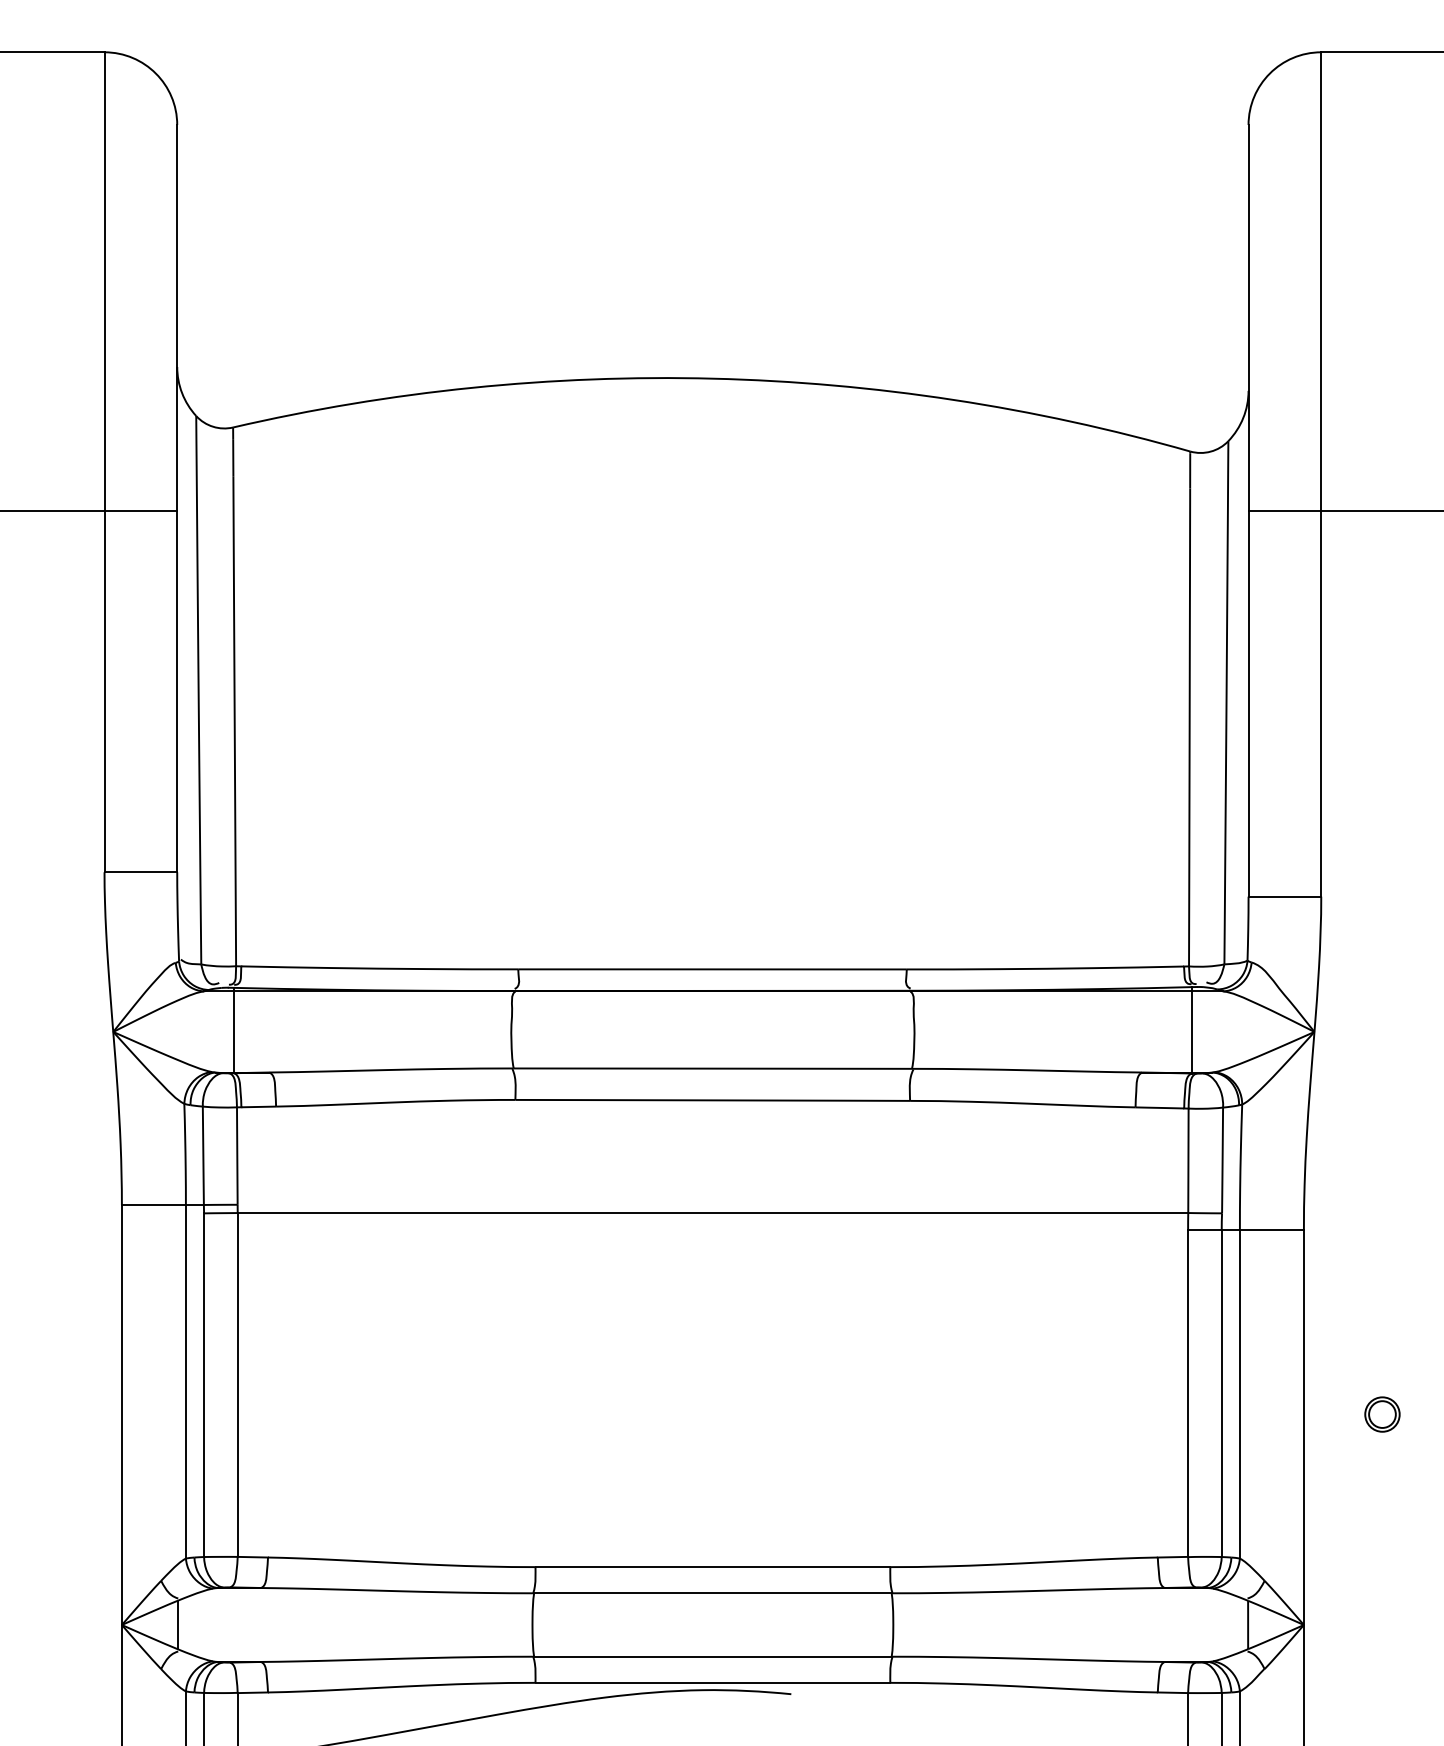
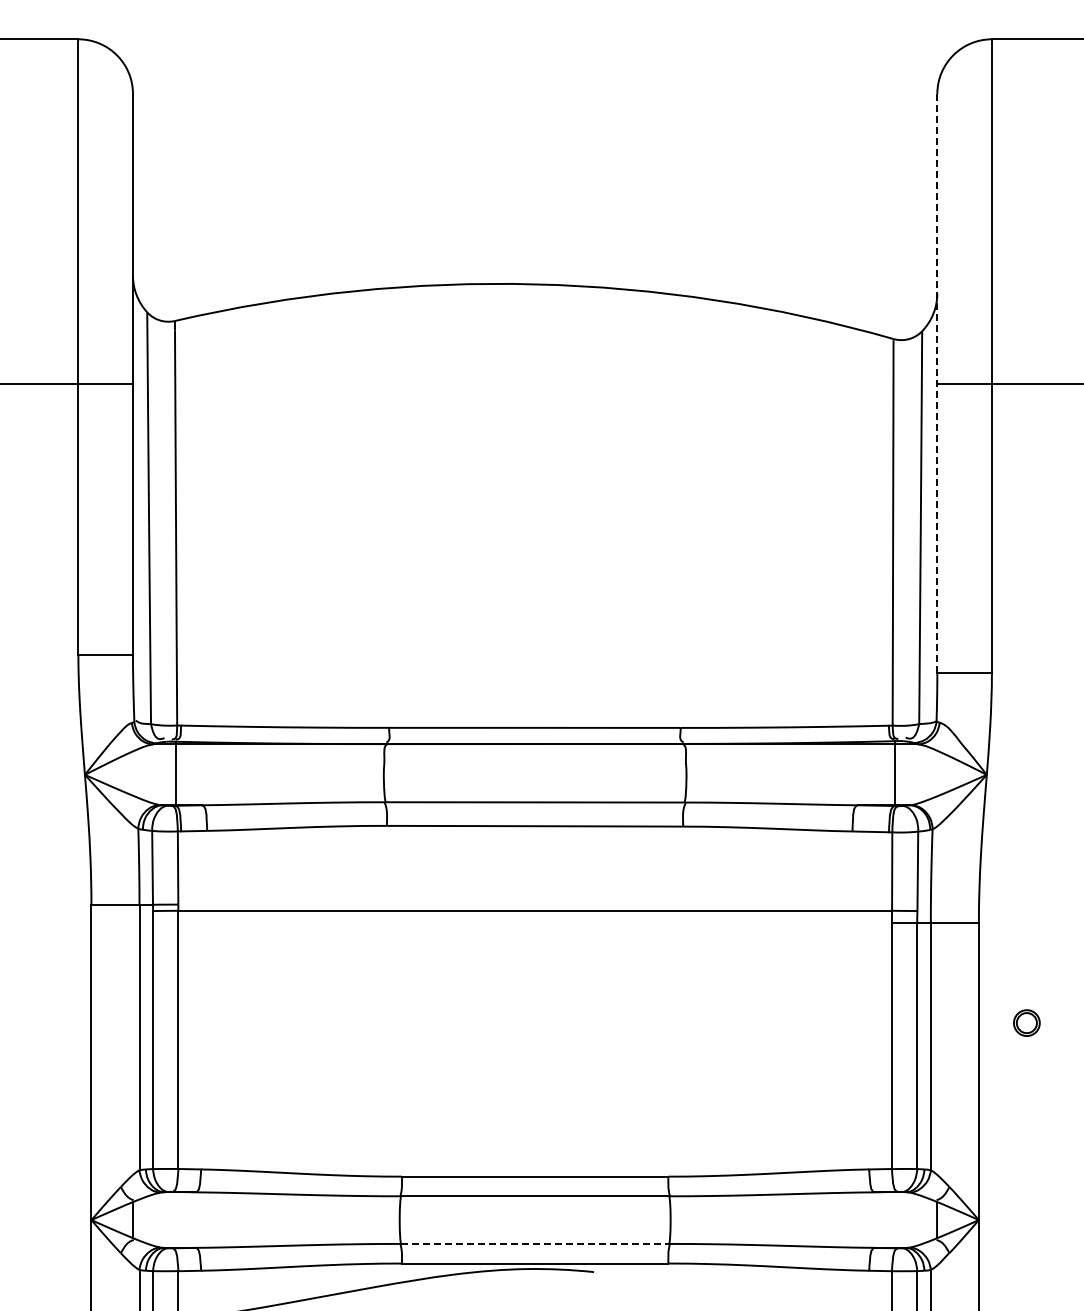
line: (1248, 510) -> (937, 383), solid -> dashed
part: (1381, 1413) -> (1026, 1022), moved
line: (713, 1656) -> (535, 1243), solid -> dashed

